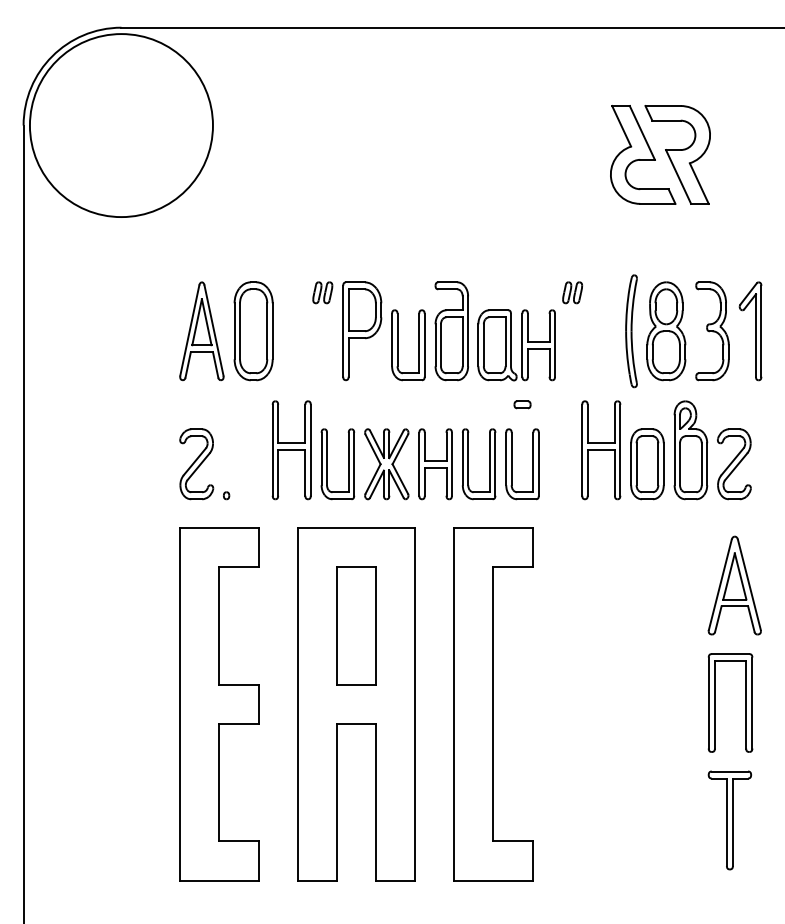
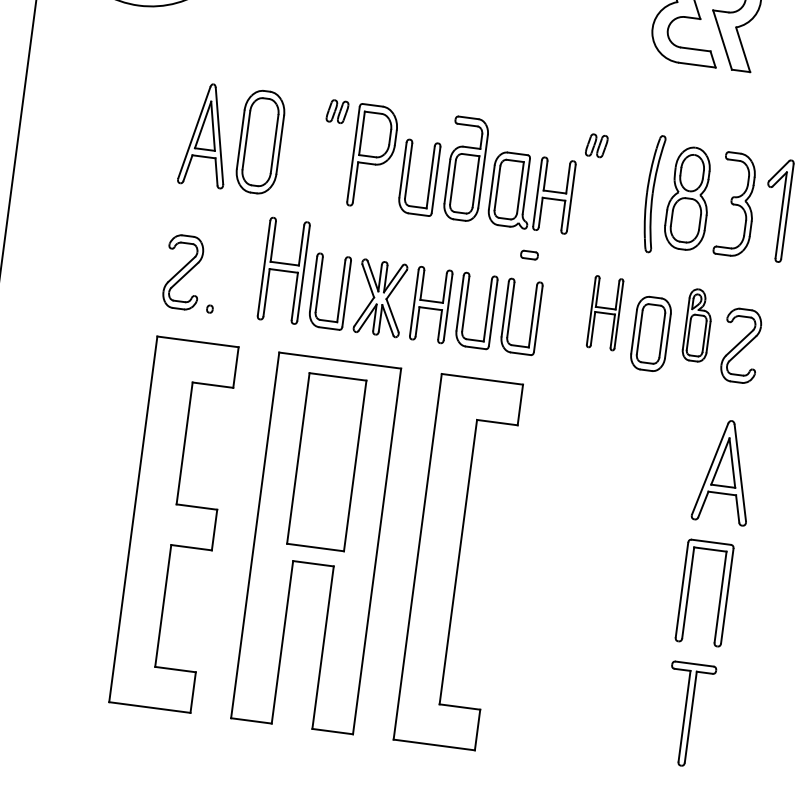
part: (601, 450) -> (605, 313), size x0.7
part: (690, 450) -> (697, 325), size x0.7
part: (356, 625) -> (327, 461), size x1.4

